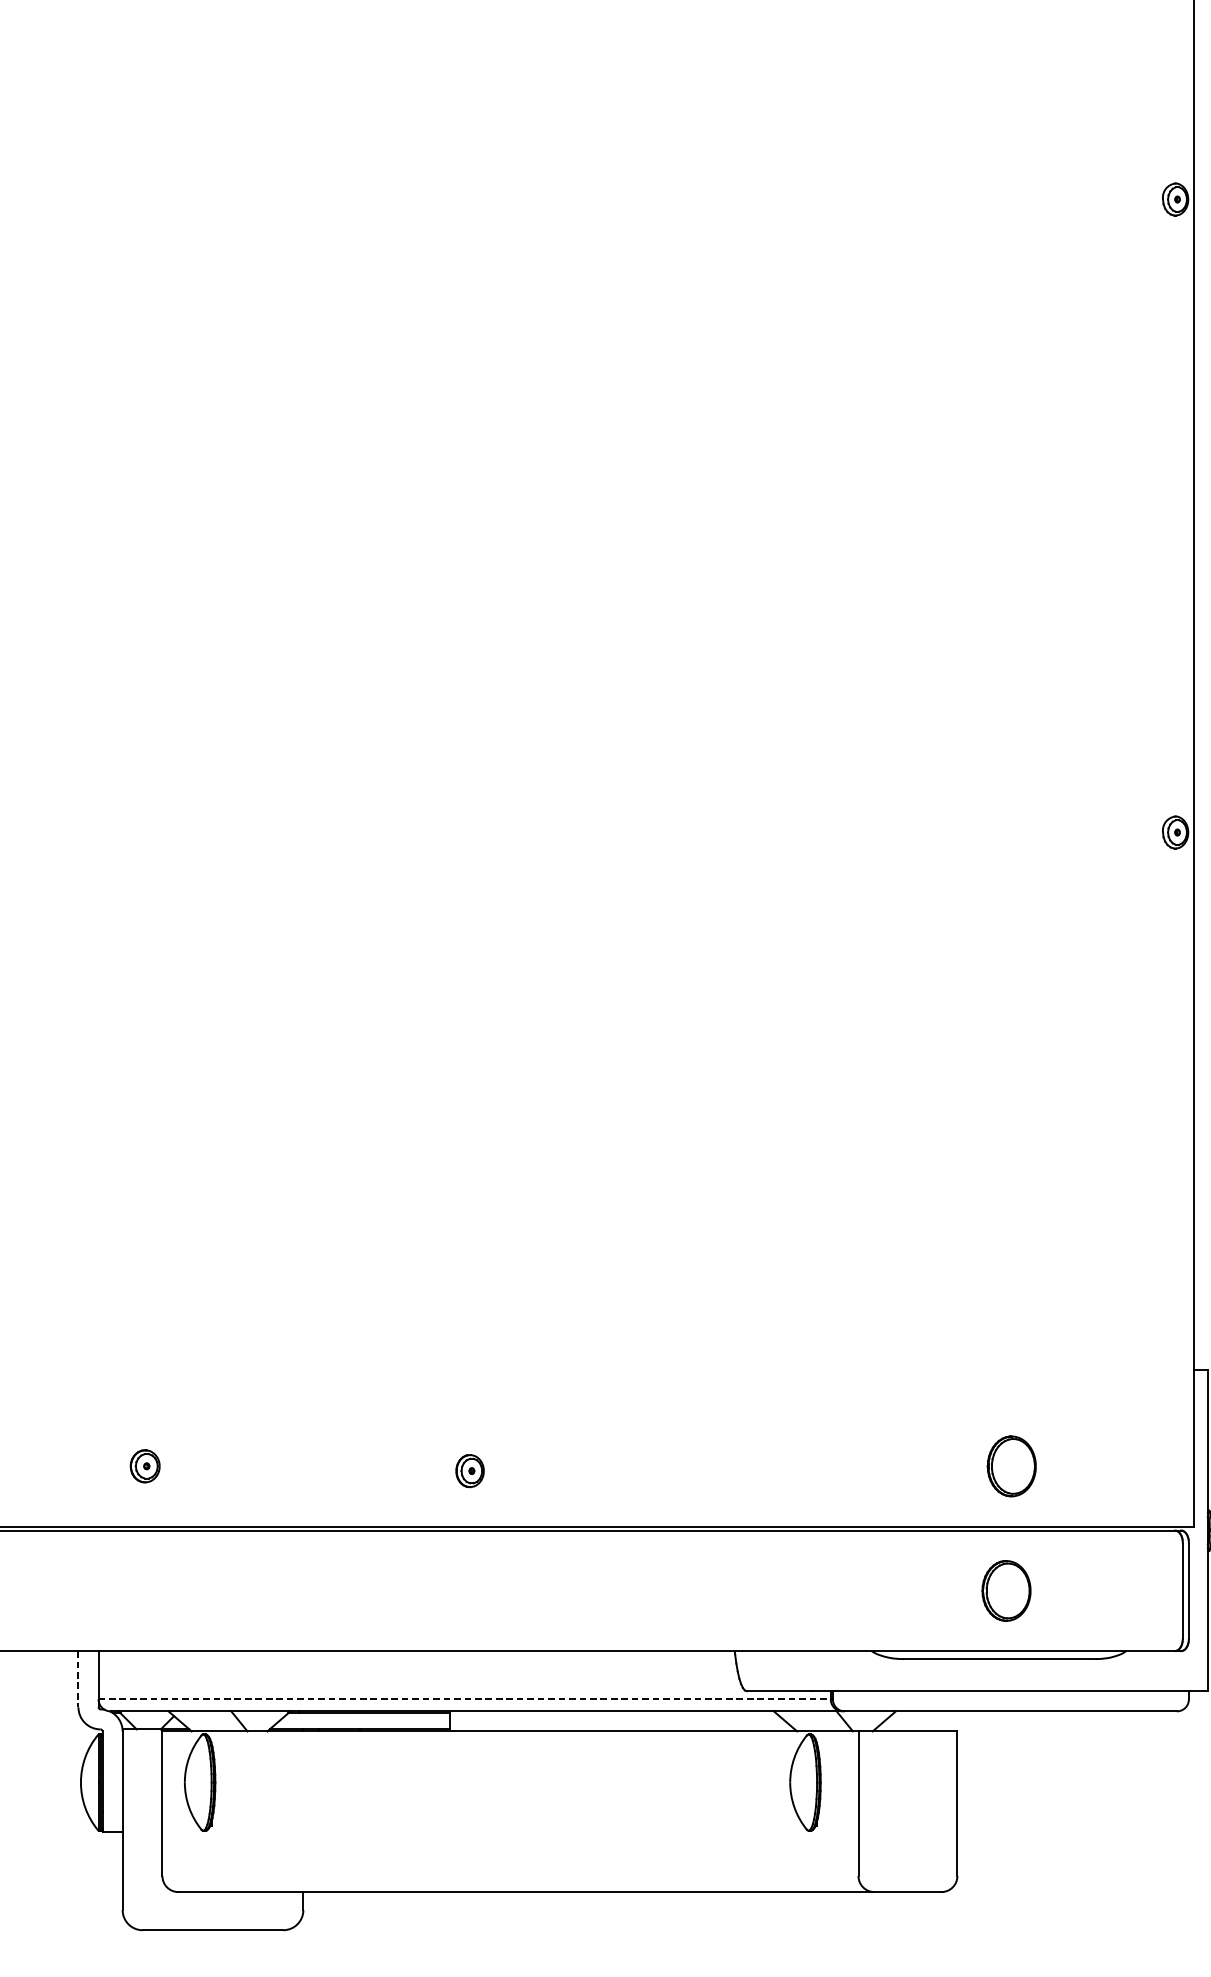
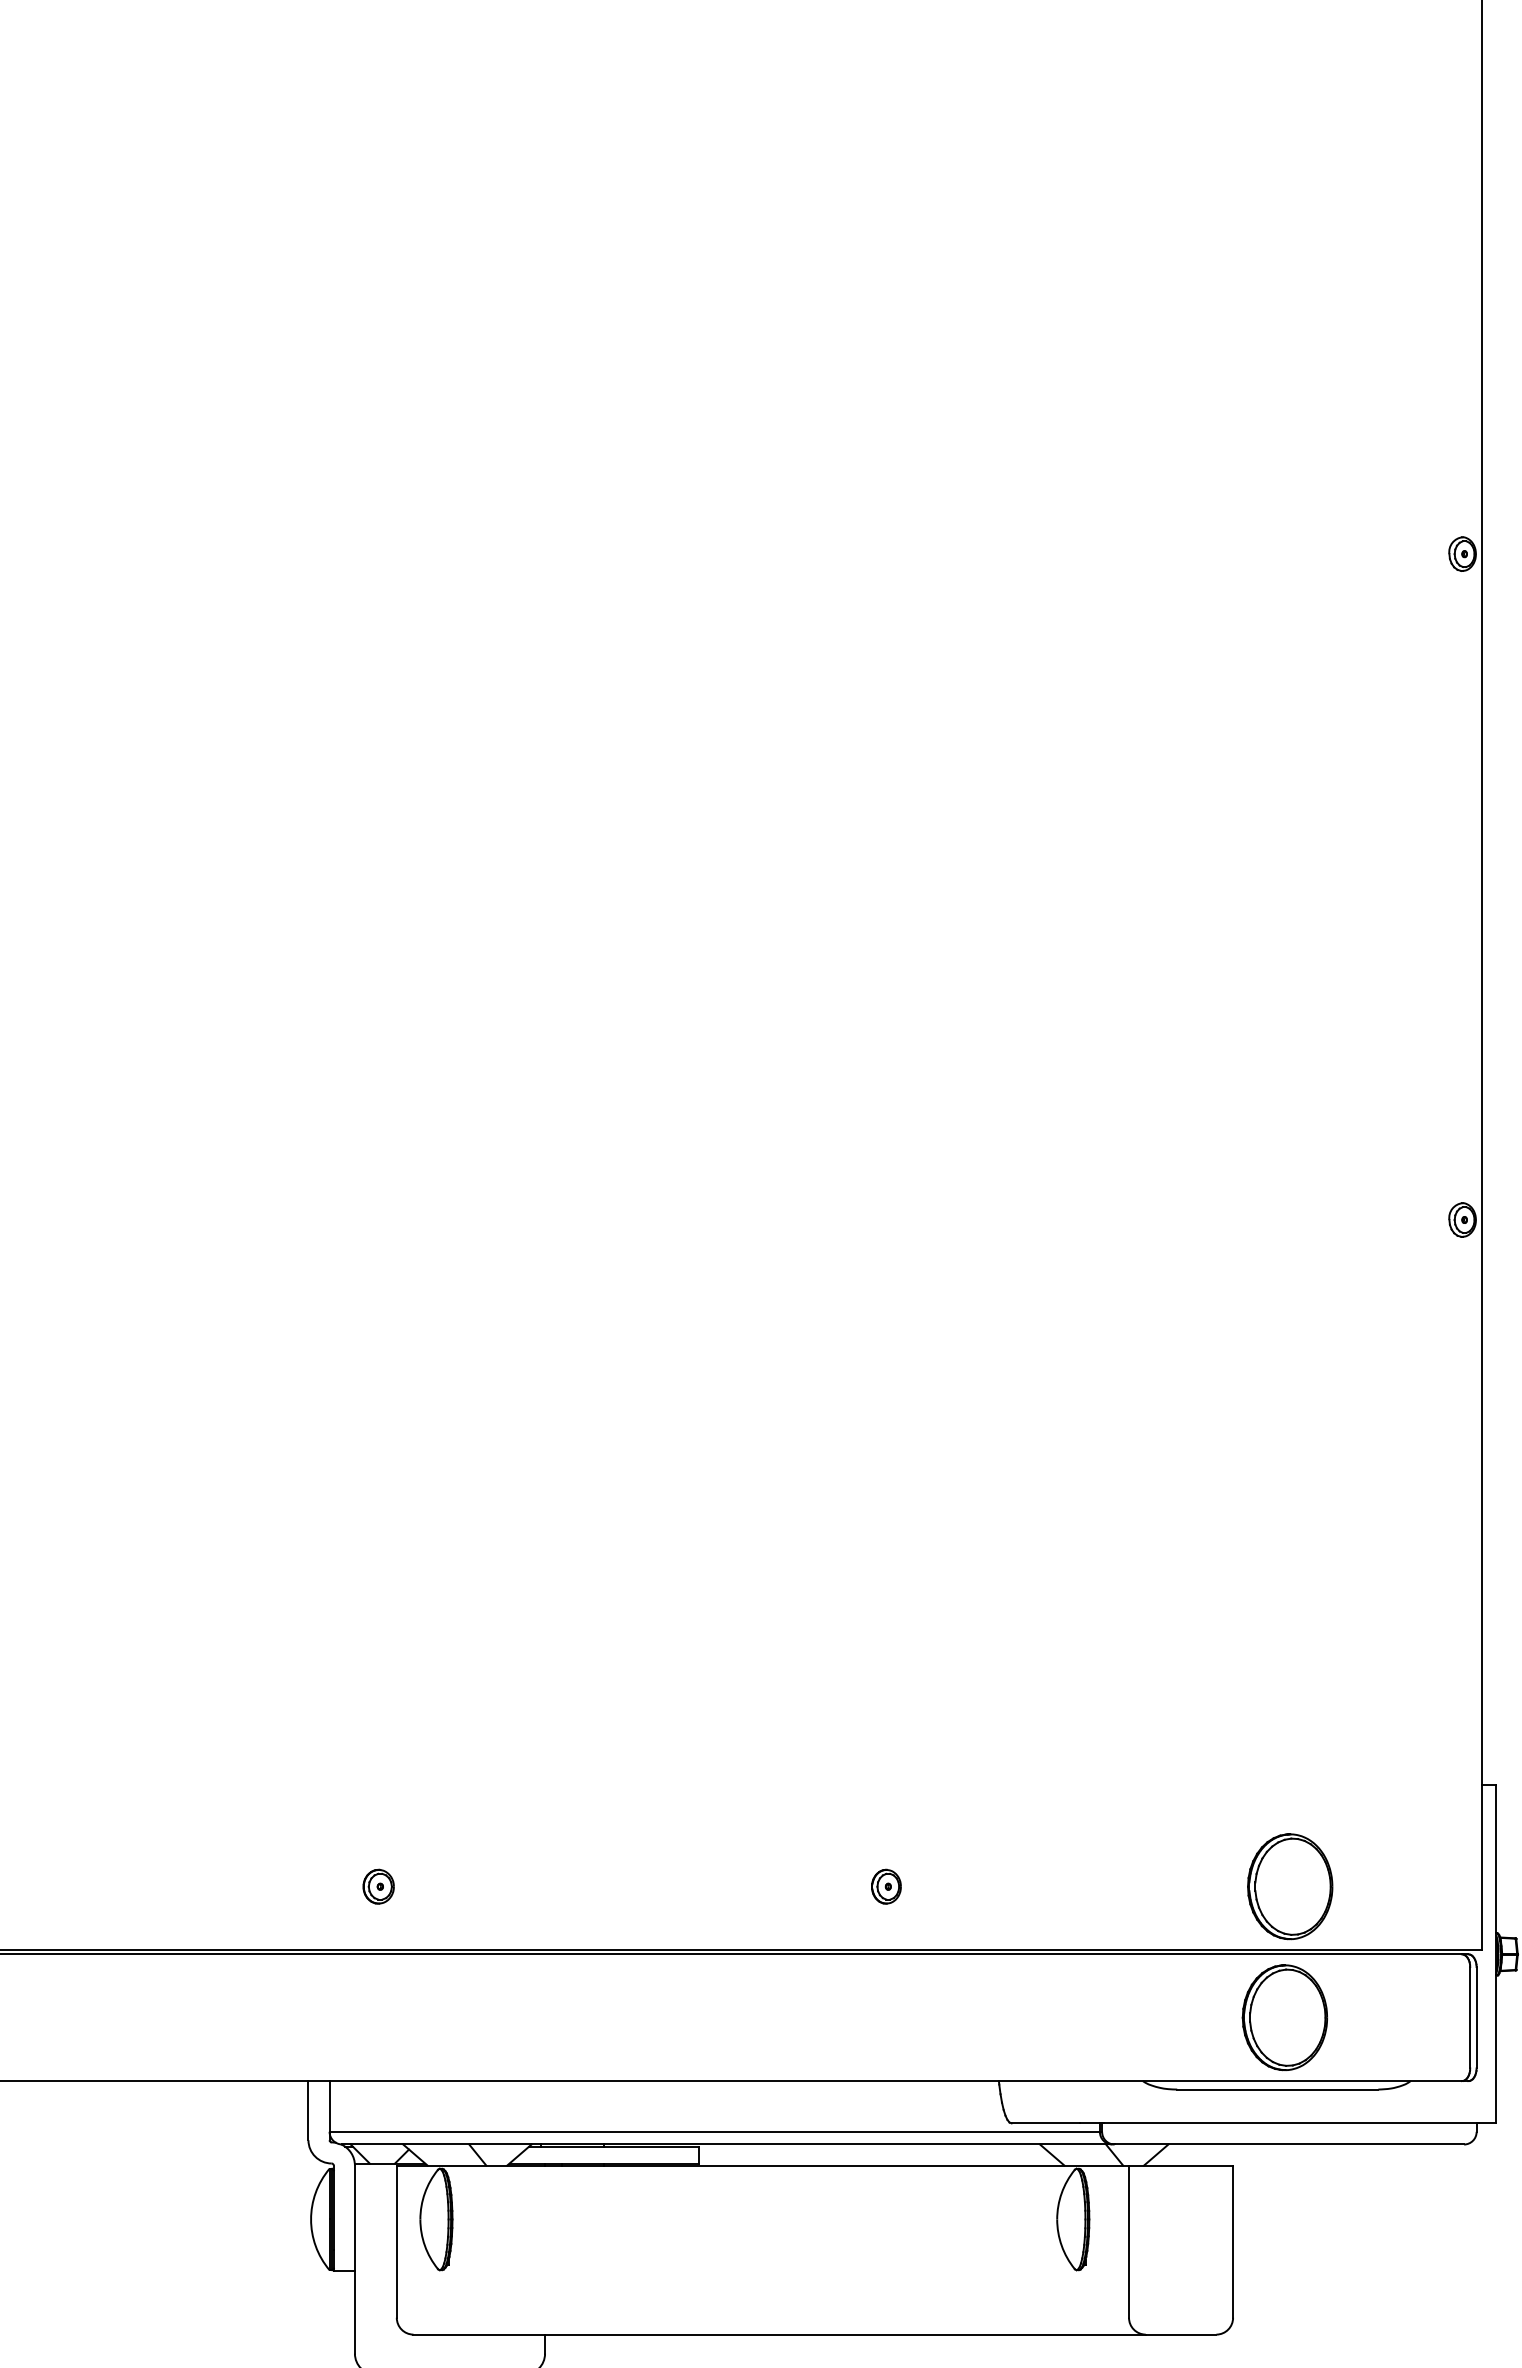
part: (1011, 1466) -> (1290, 1886), size x1.67
part: (470, 1470) -> (886, 1886), moved
part: (1006, 1590) -> (1284, 2017), size x1.67
line: (78, 1679) -> (308, 2110), dashed -> solid
line: (465, 1698) -> (715, 2131), dashed -> solid

